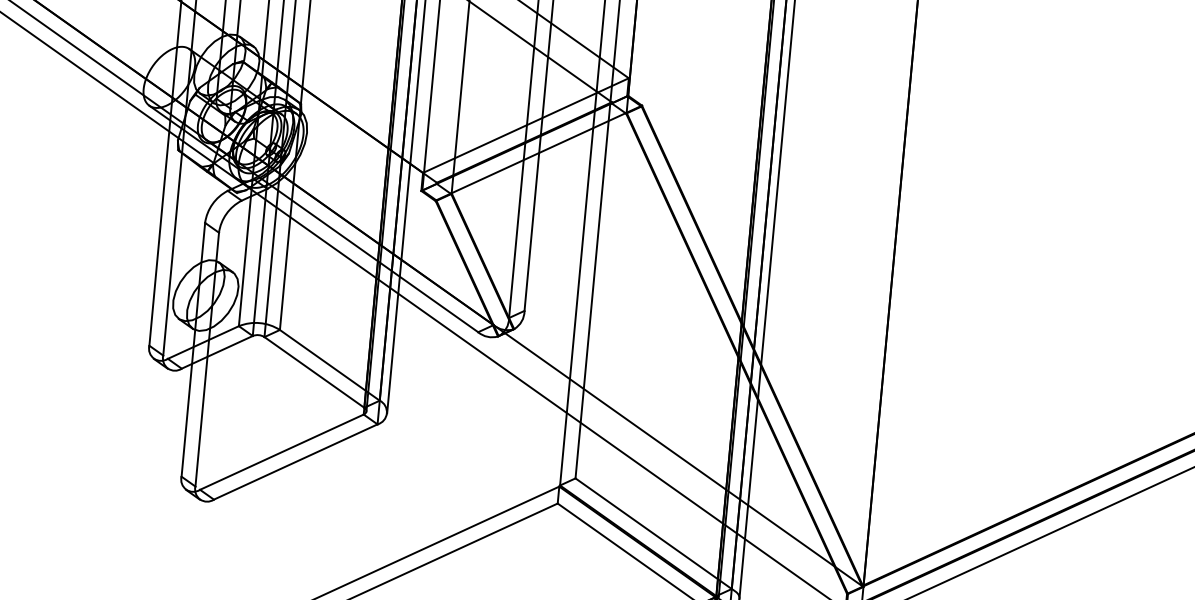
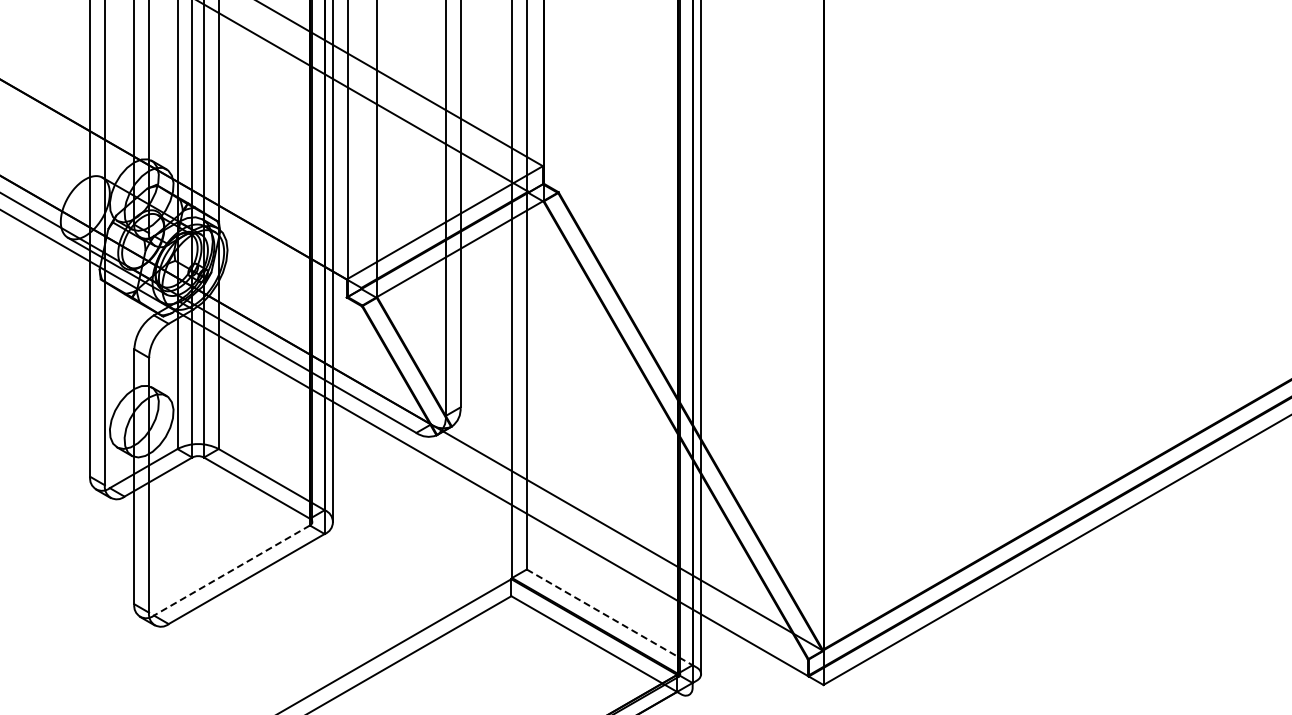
line: (281, 452) -> (231, 570), solid -> dashed
line: (653, 533) -> (609, 617), solid -> dashed

